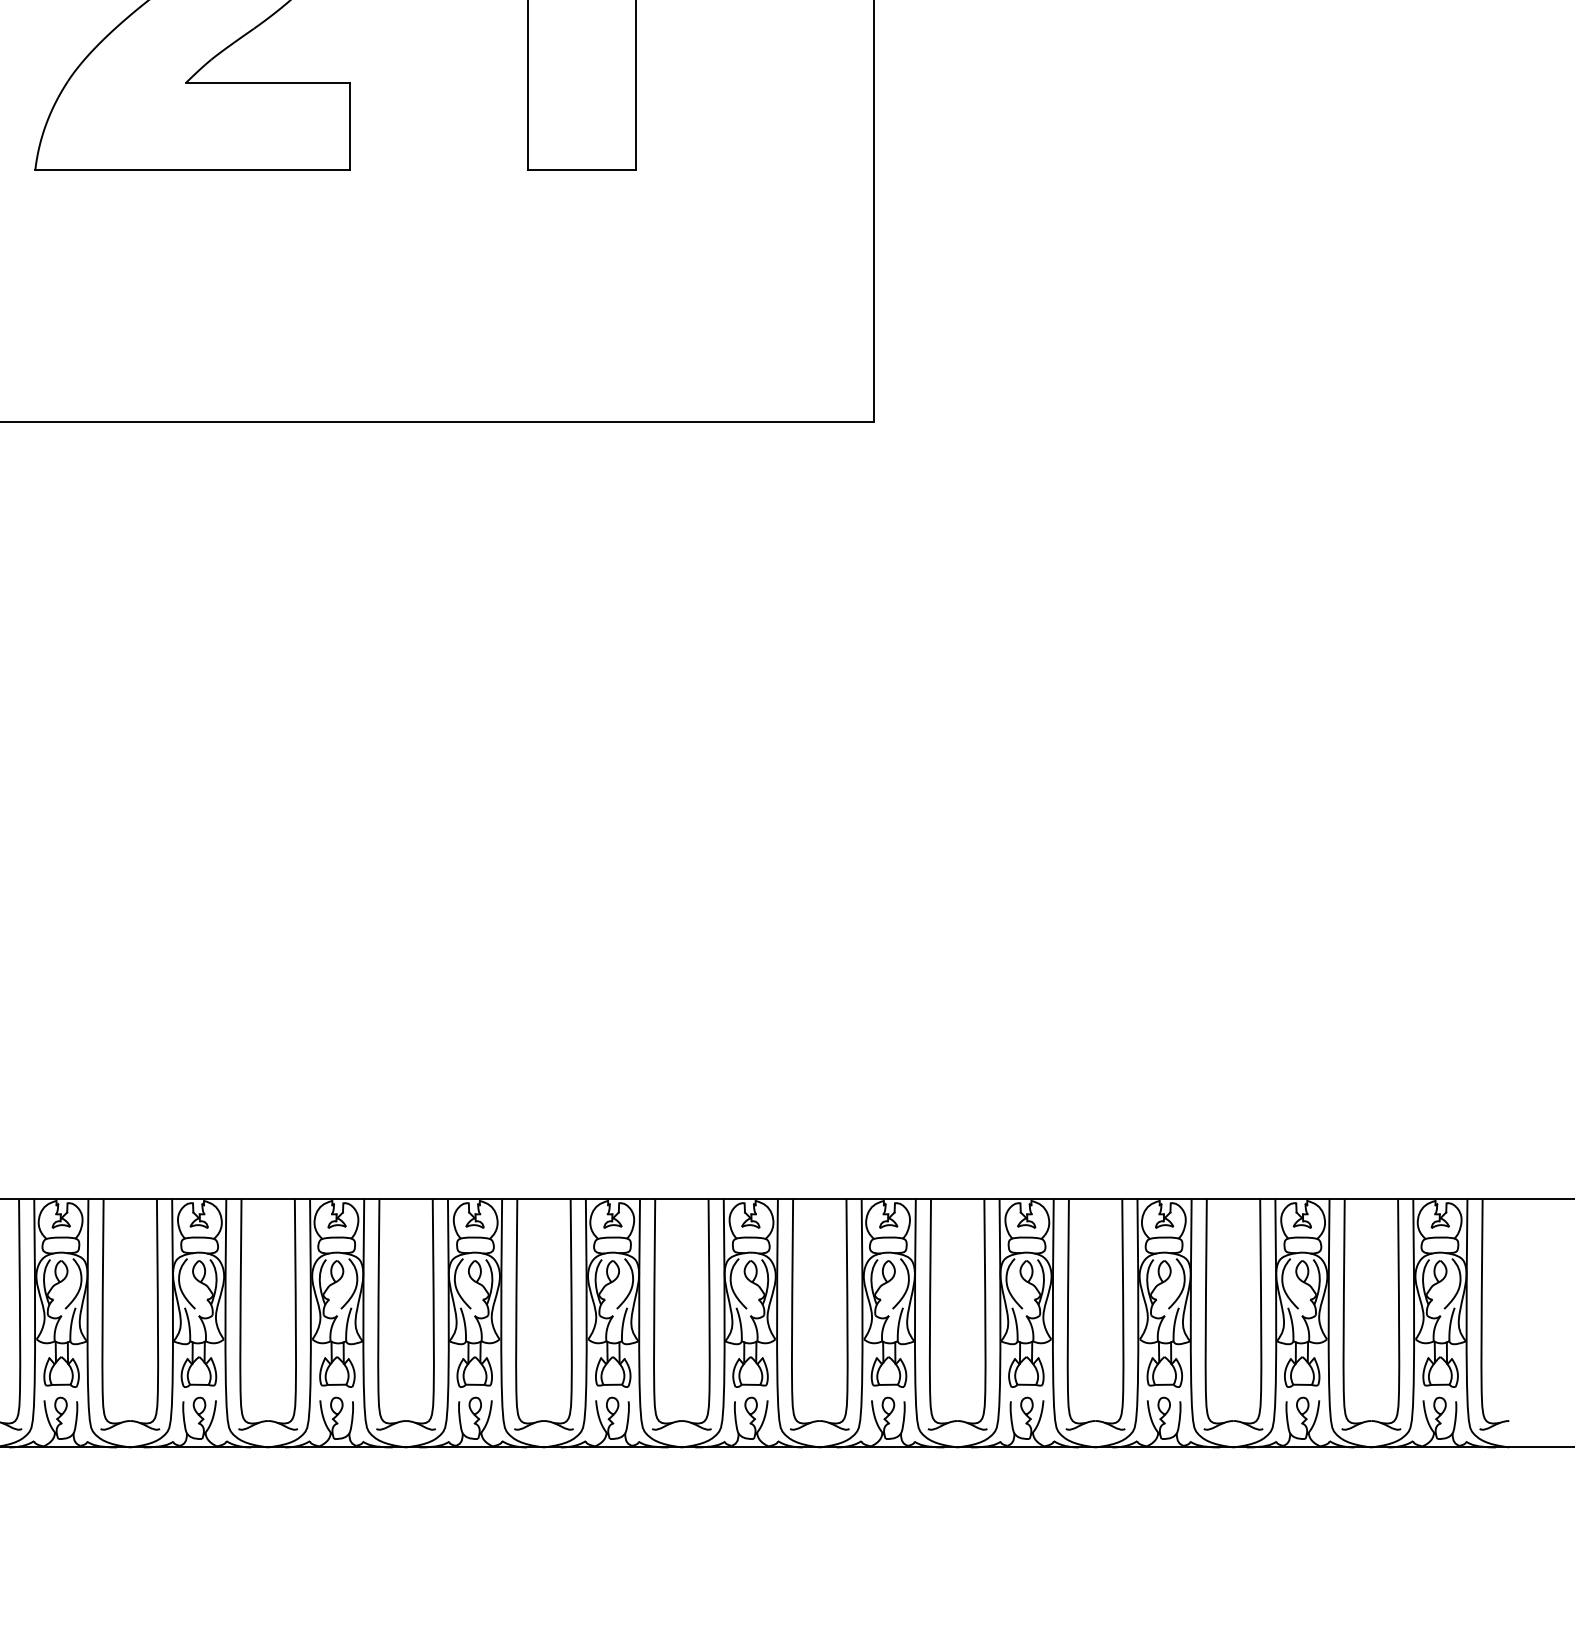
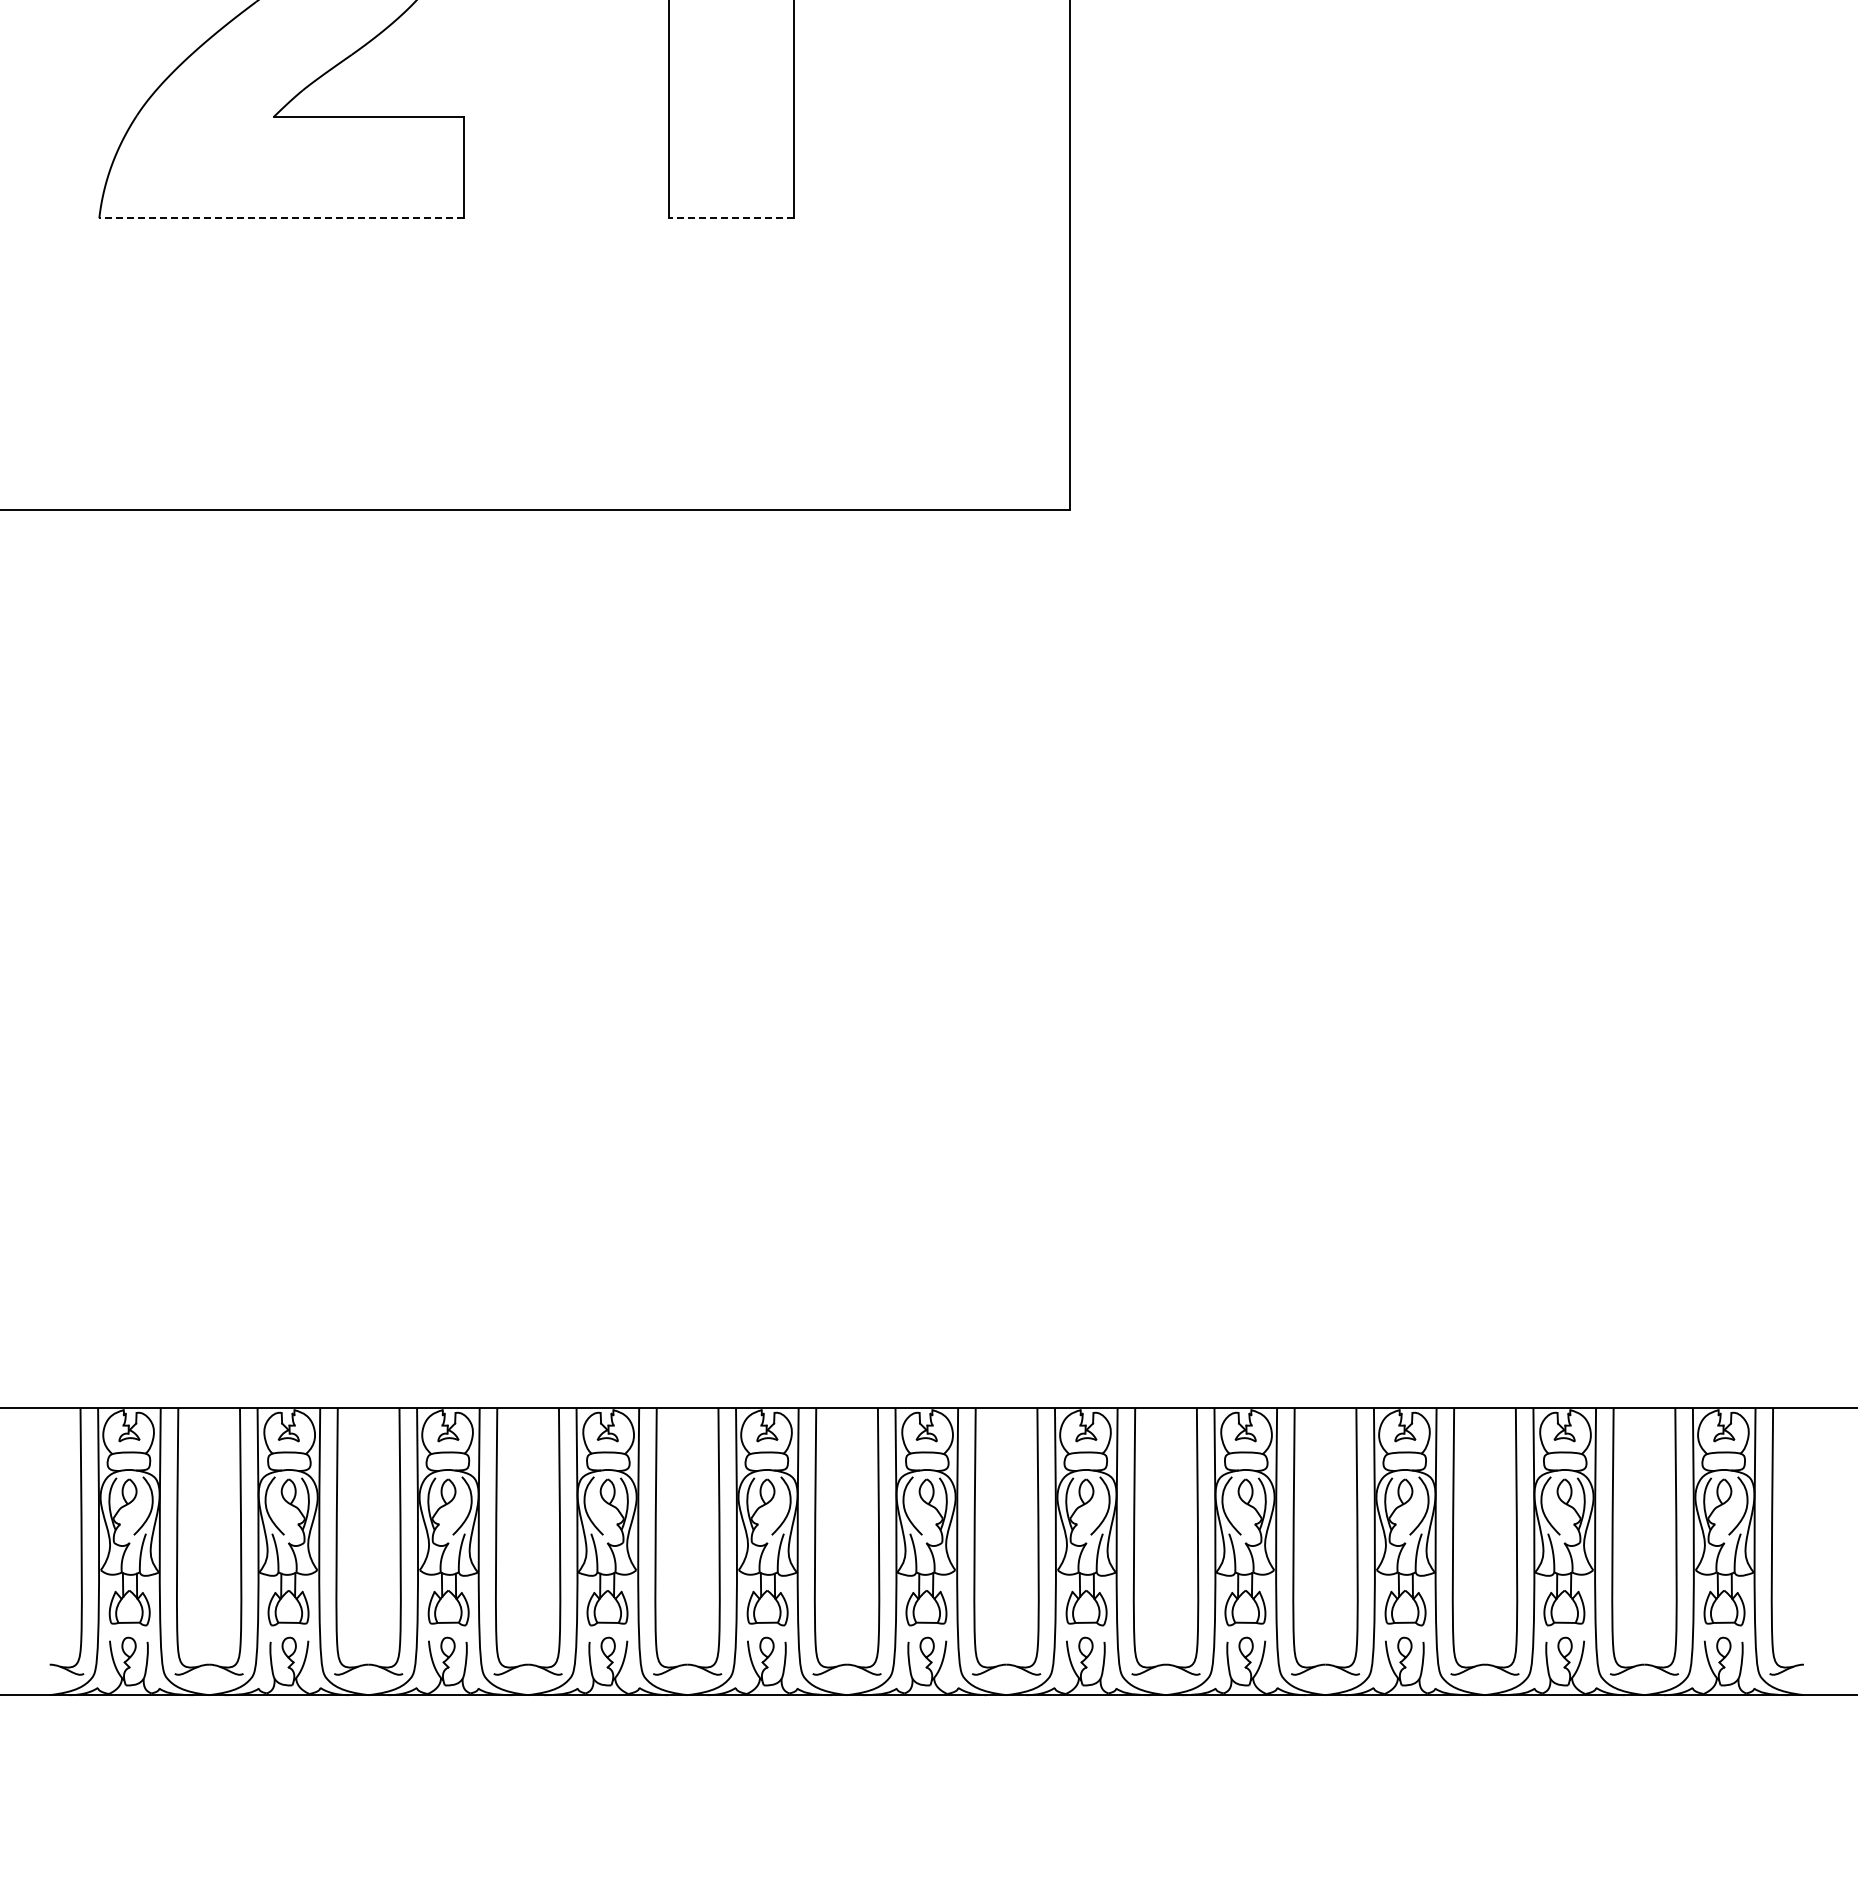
line: (191, 170) -> (280, 218), solid -> dashed
line: (581, 170) -> (731, 218), solid -> dashed

